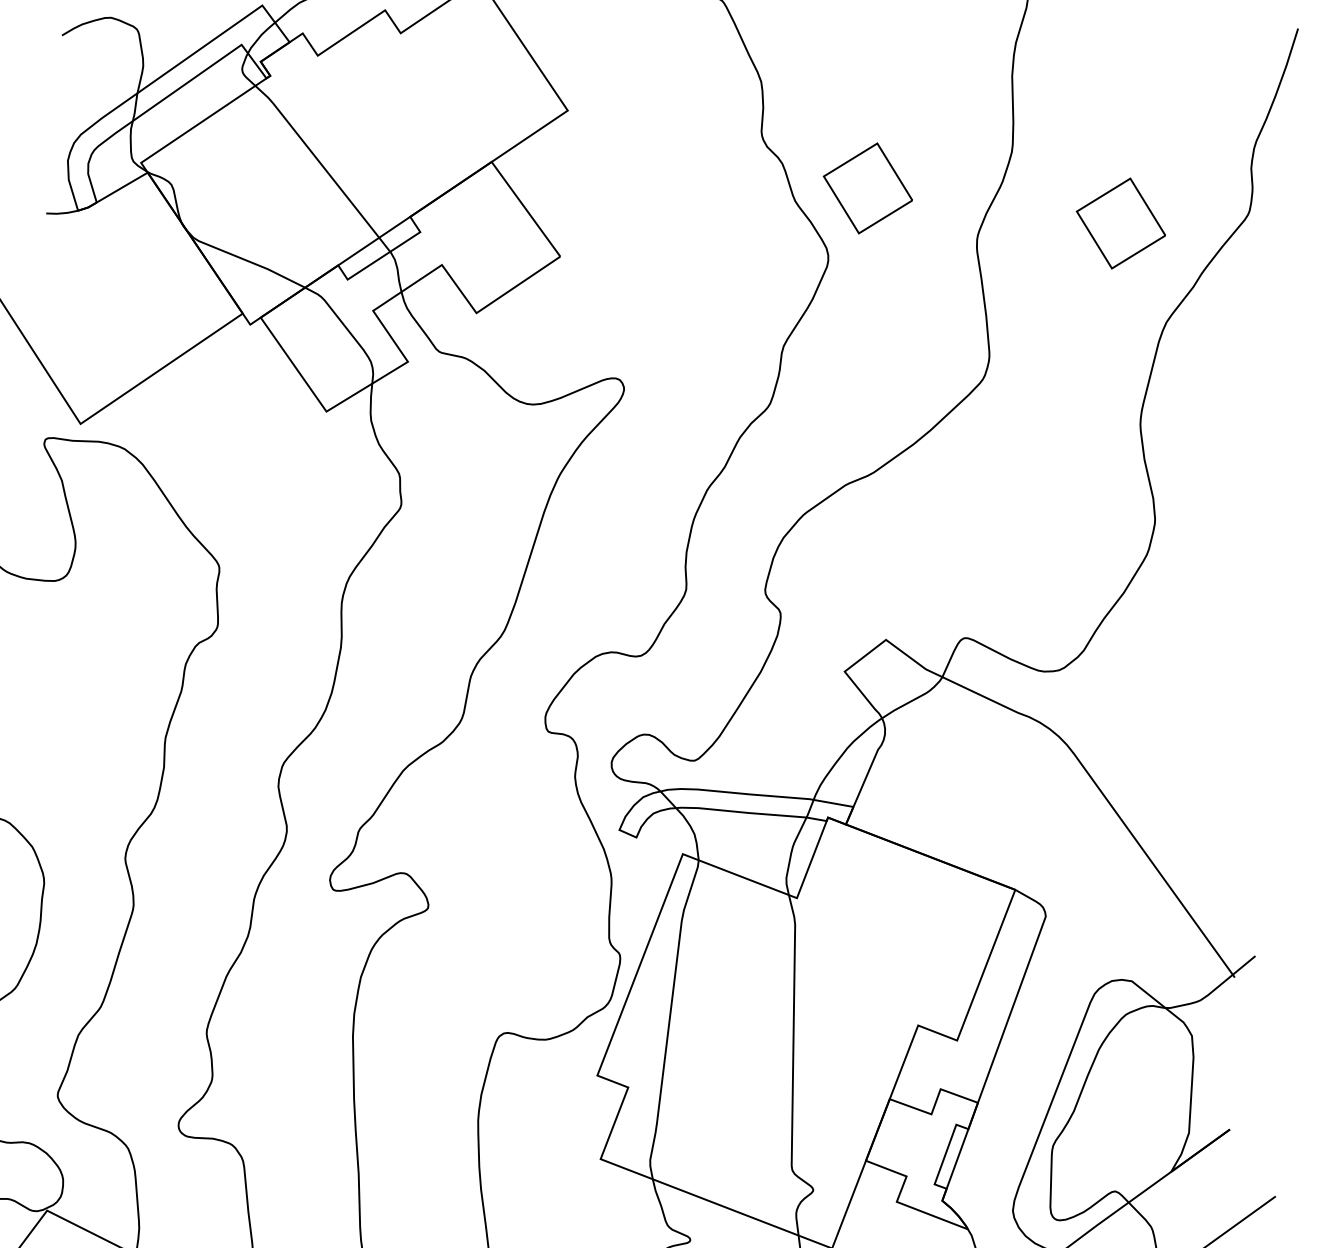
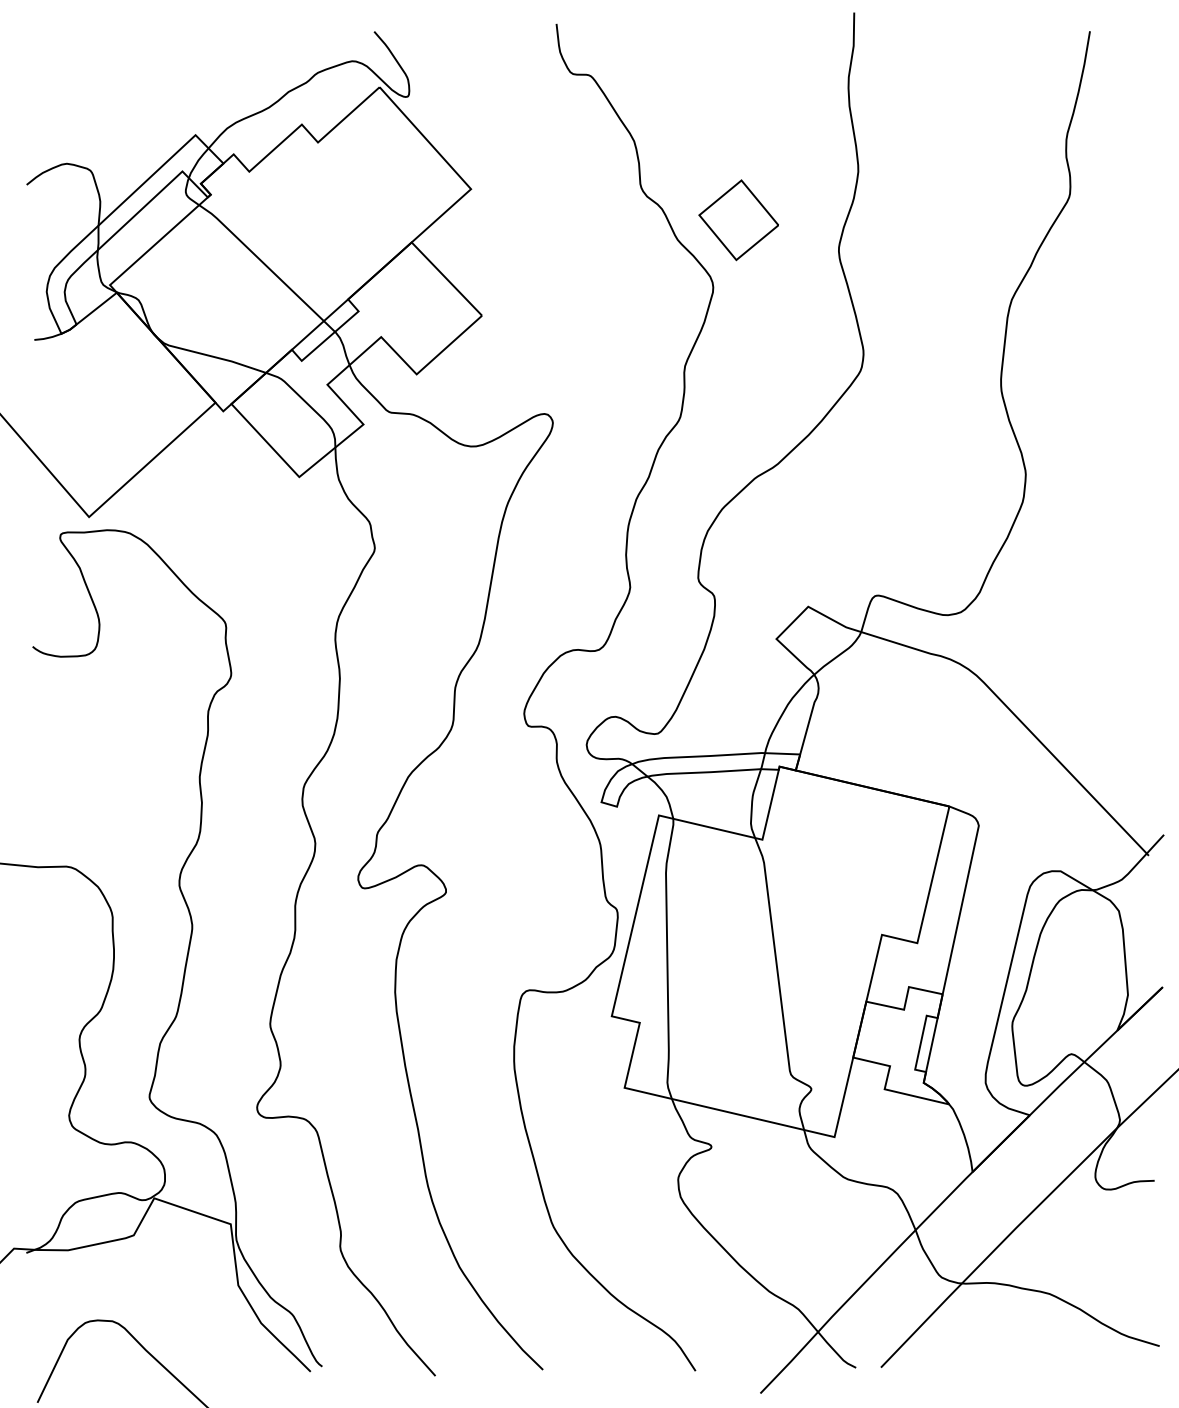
part: (1120, 223) -> (960, 220), removed

